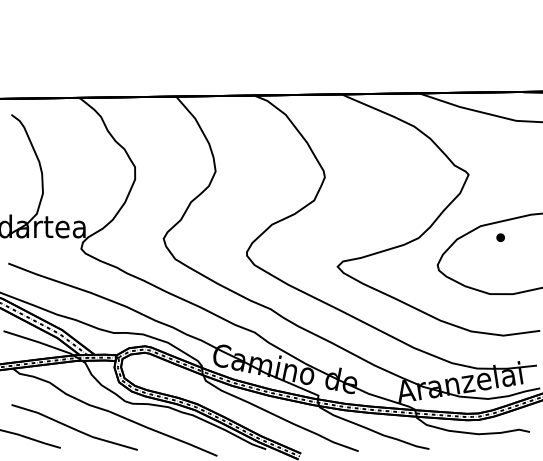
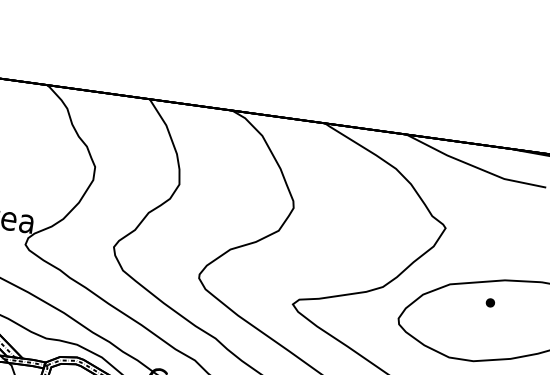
part: (500, 237) -> (490, 302), moved

